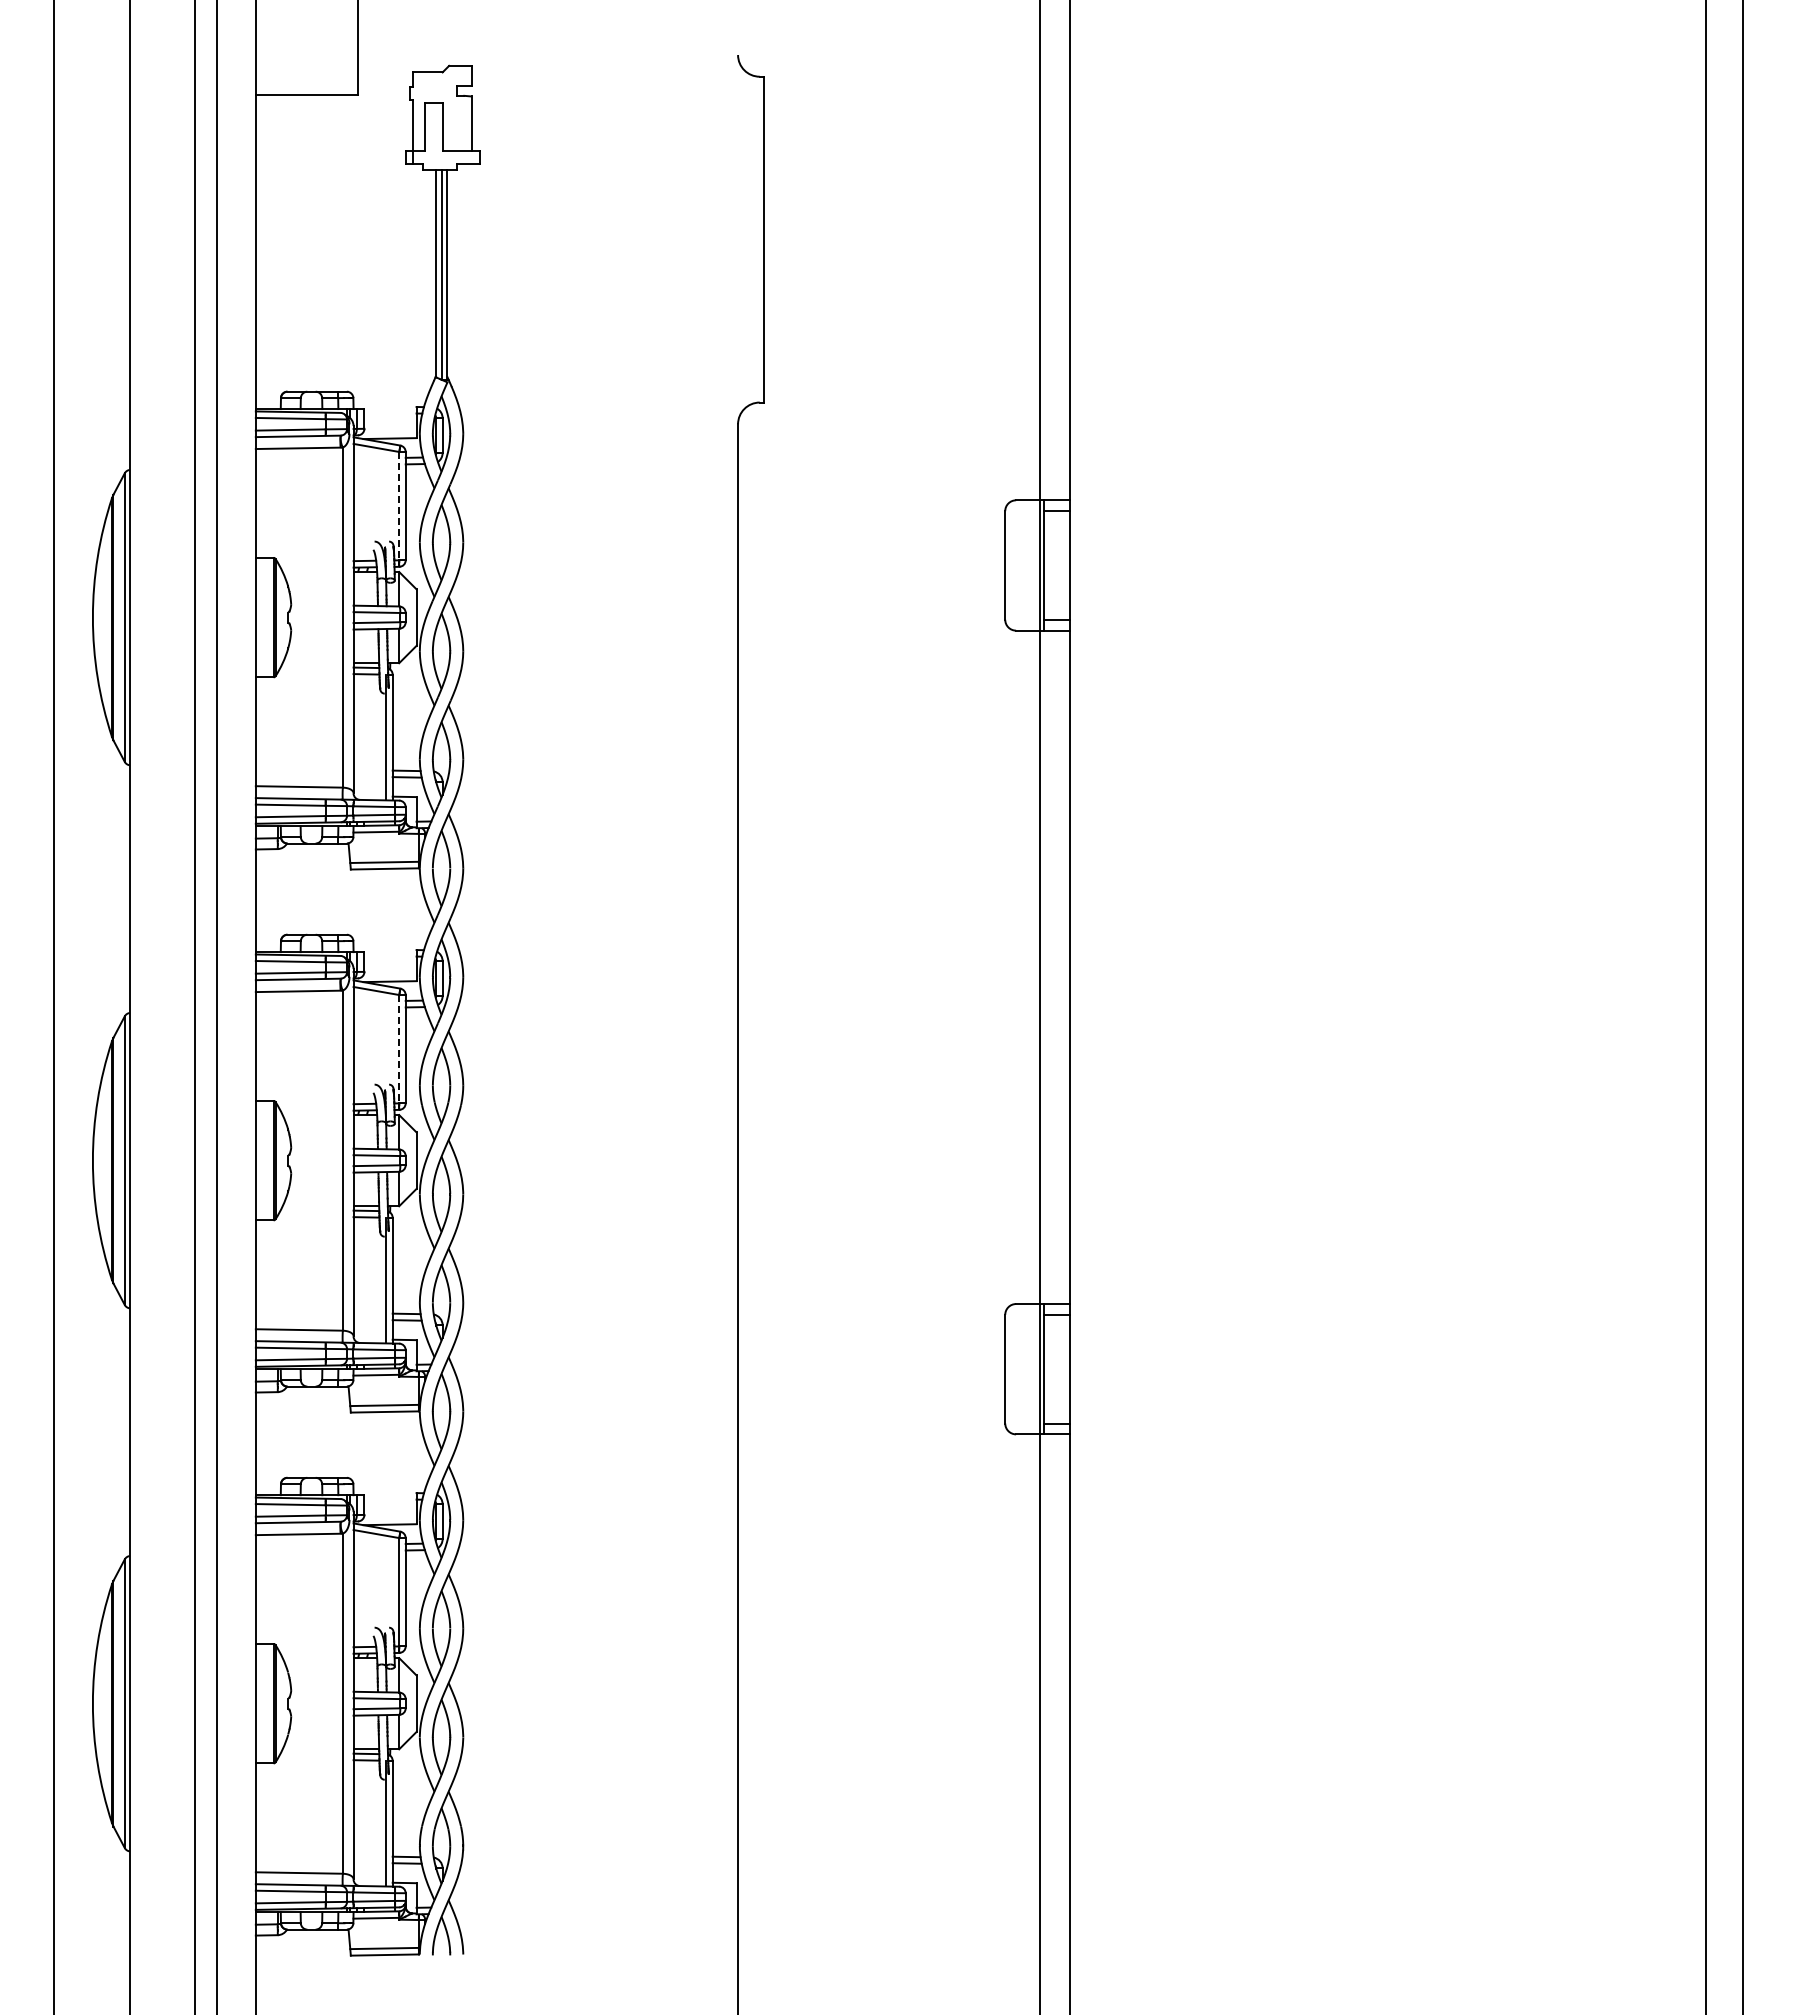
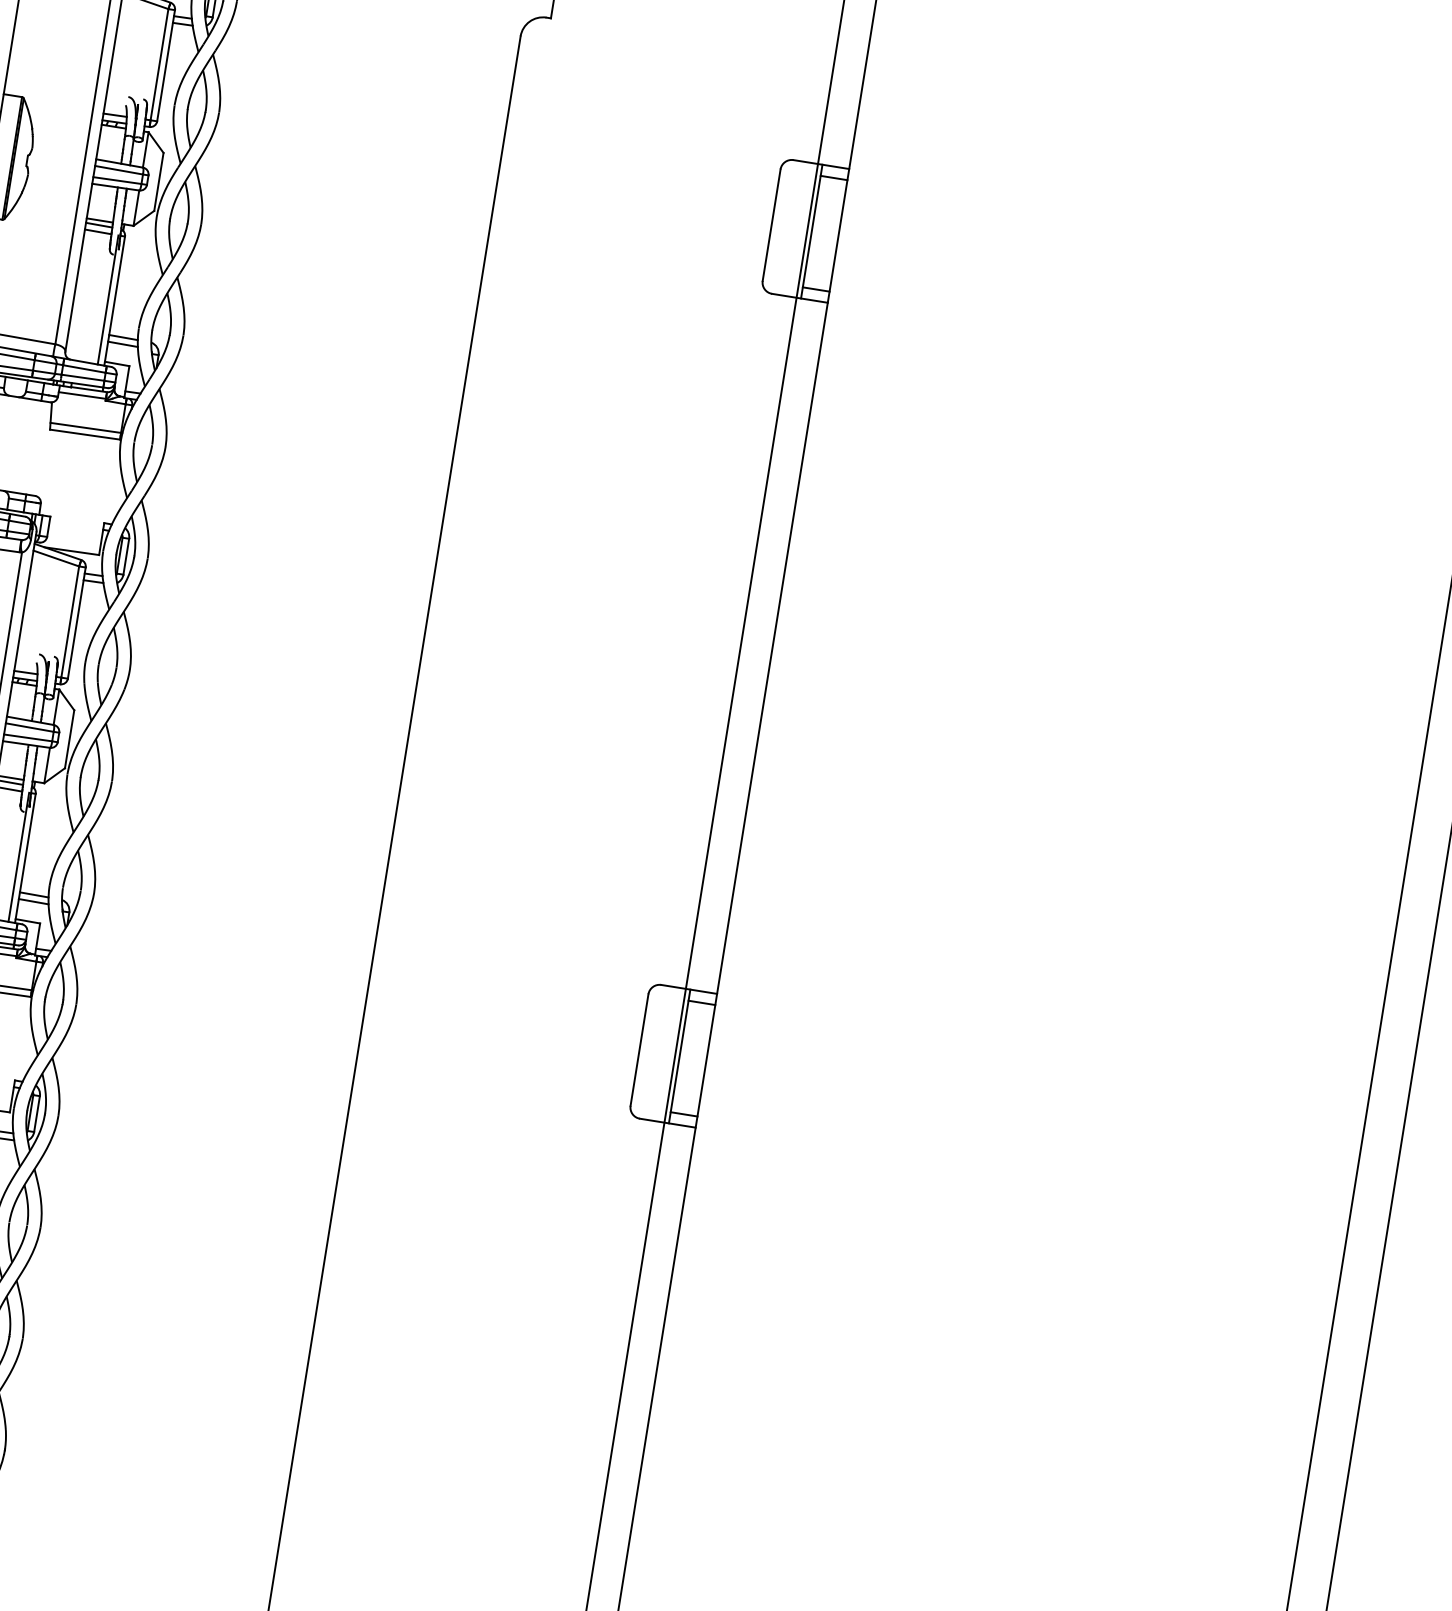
line: (399, 506) -> (159, 65), dashed -> solid
line: (399, 1049) -> (70, 622), dashed -> solid

